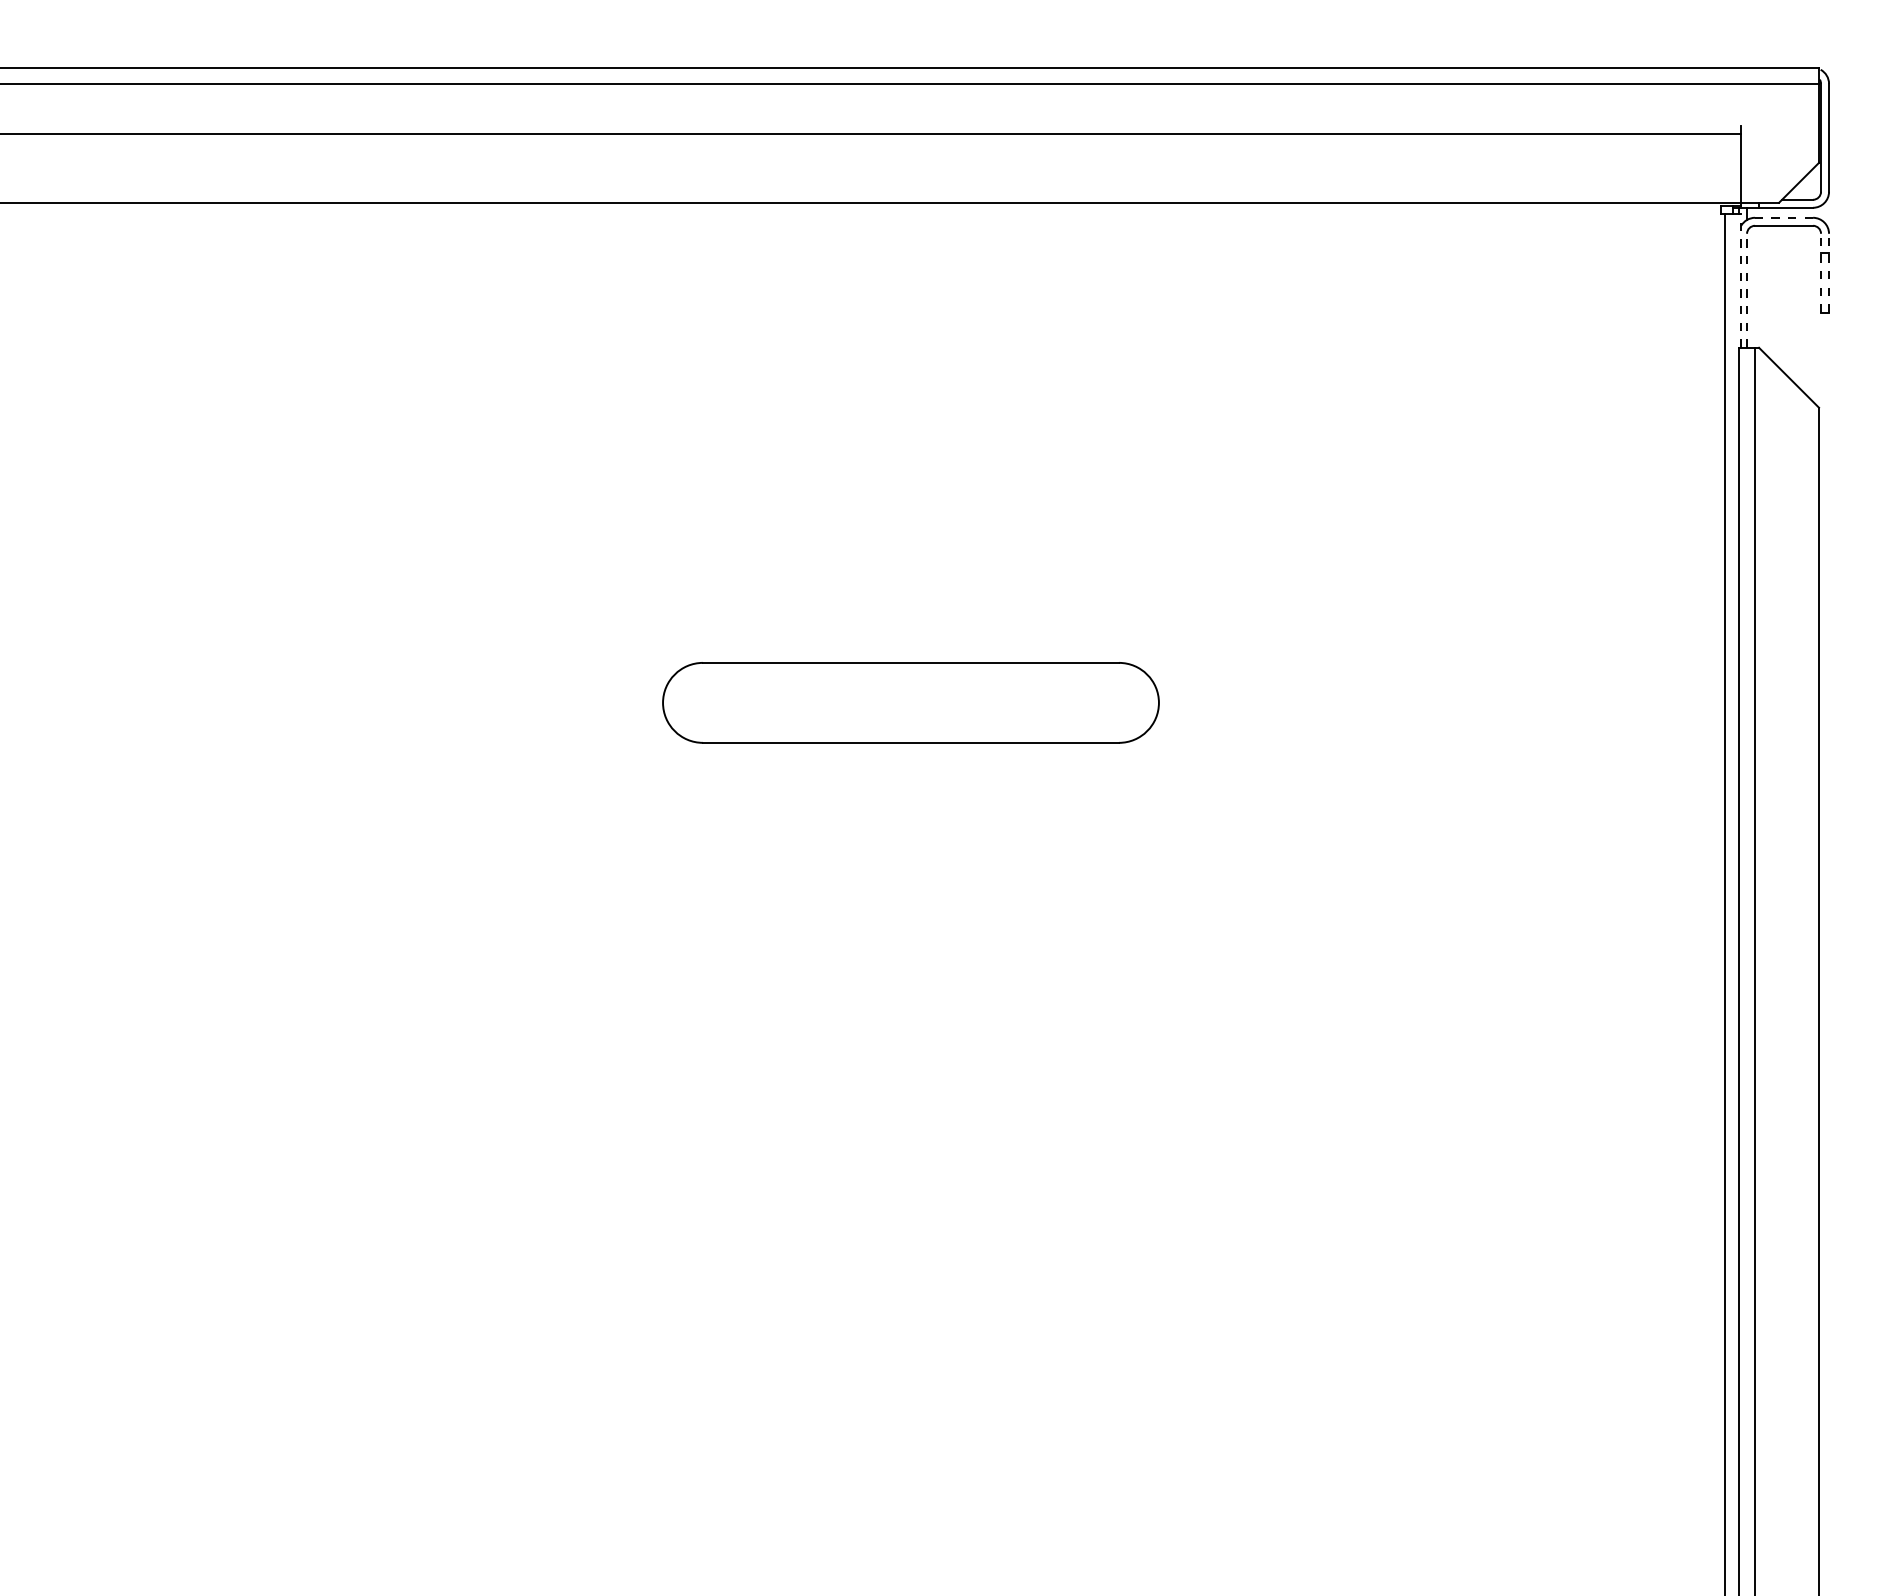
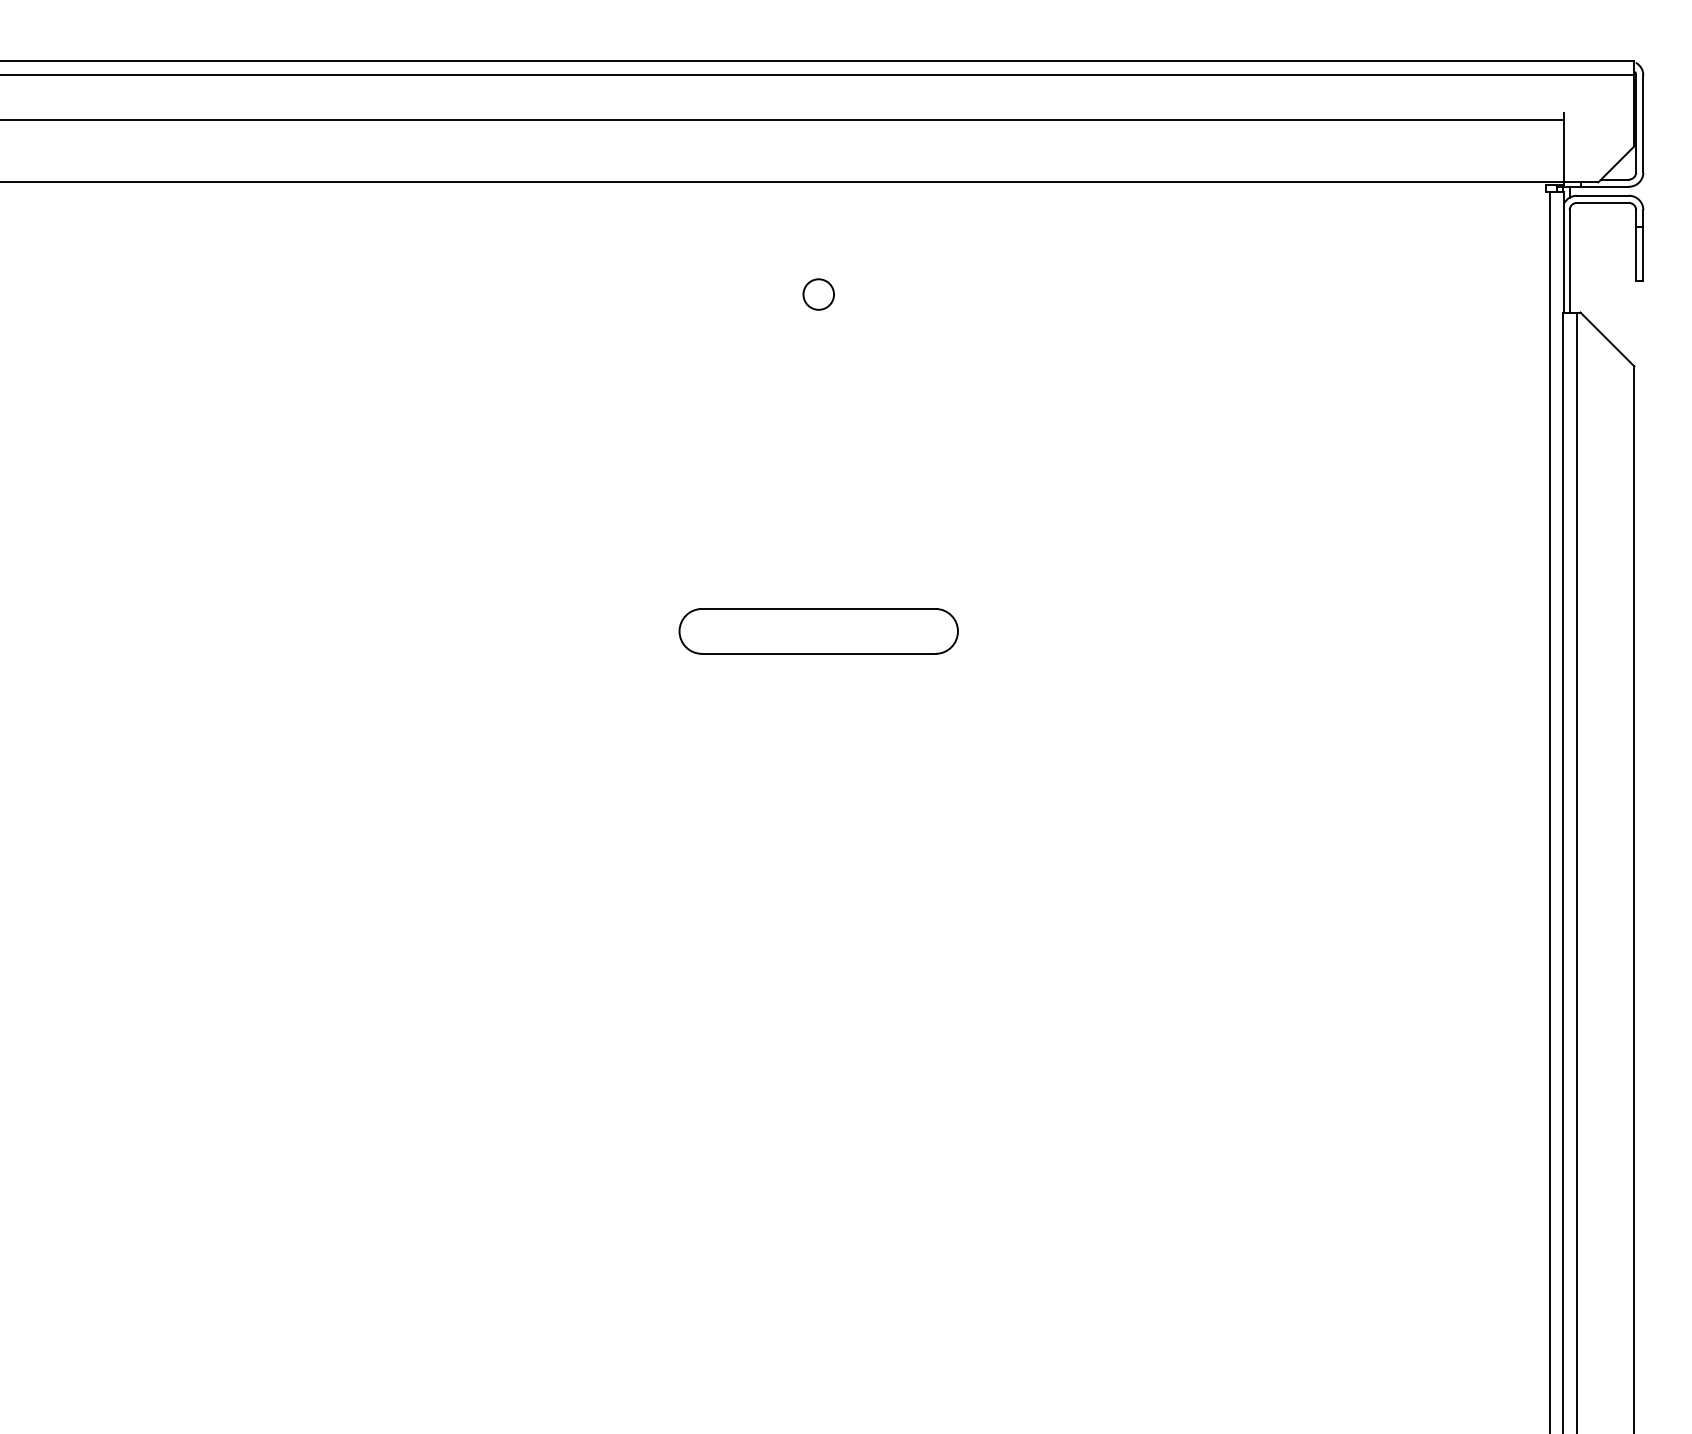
line: (1784, 217) -> (1603, 195), dashed -> solid
line: (1821, 272) -> (1636, 244), dashed -> solid
line: (1829, 272) -> (1643, 244), dashed -> solid
line: (1741, 280) -> (1564, 252), dashed -> solid
line: (1747, 290) -> (1570, 261), dashed -> solid
circle: (911, 327) -> (819, 294), added
part: (911, 702) -> (819, 631), size x0.62

